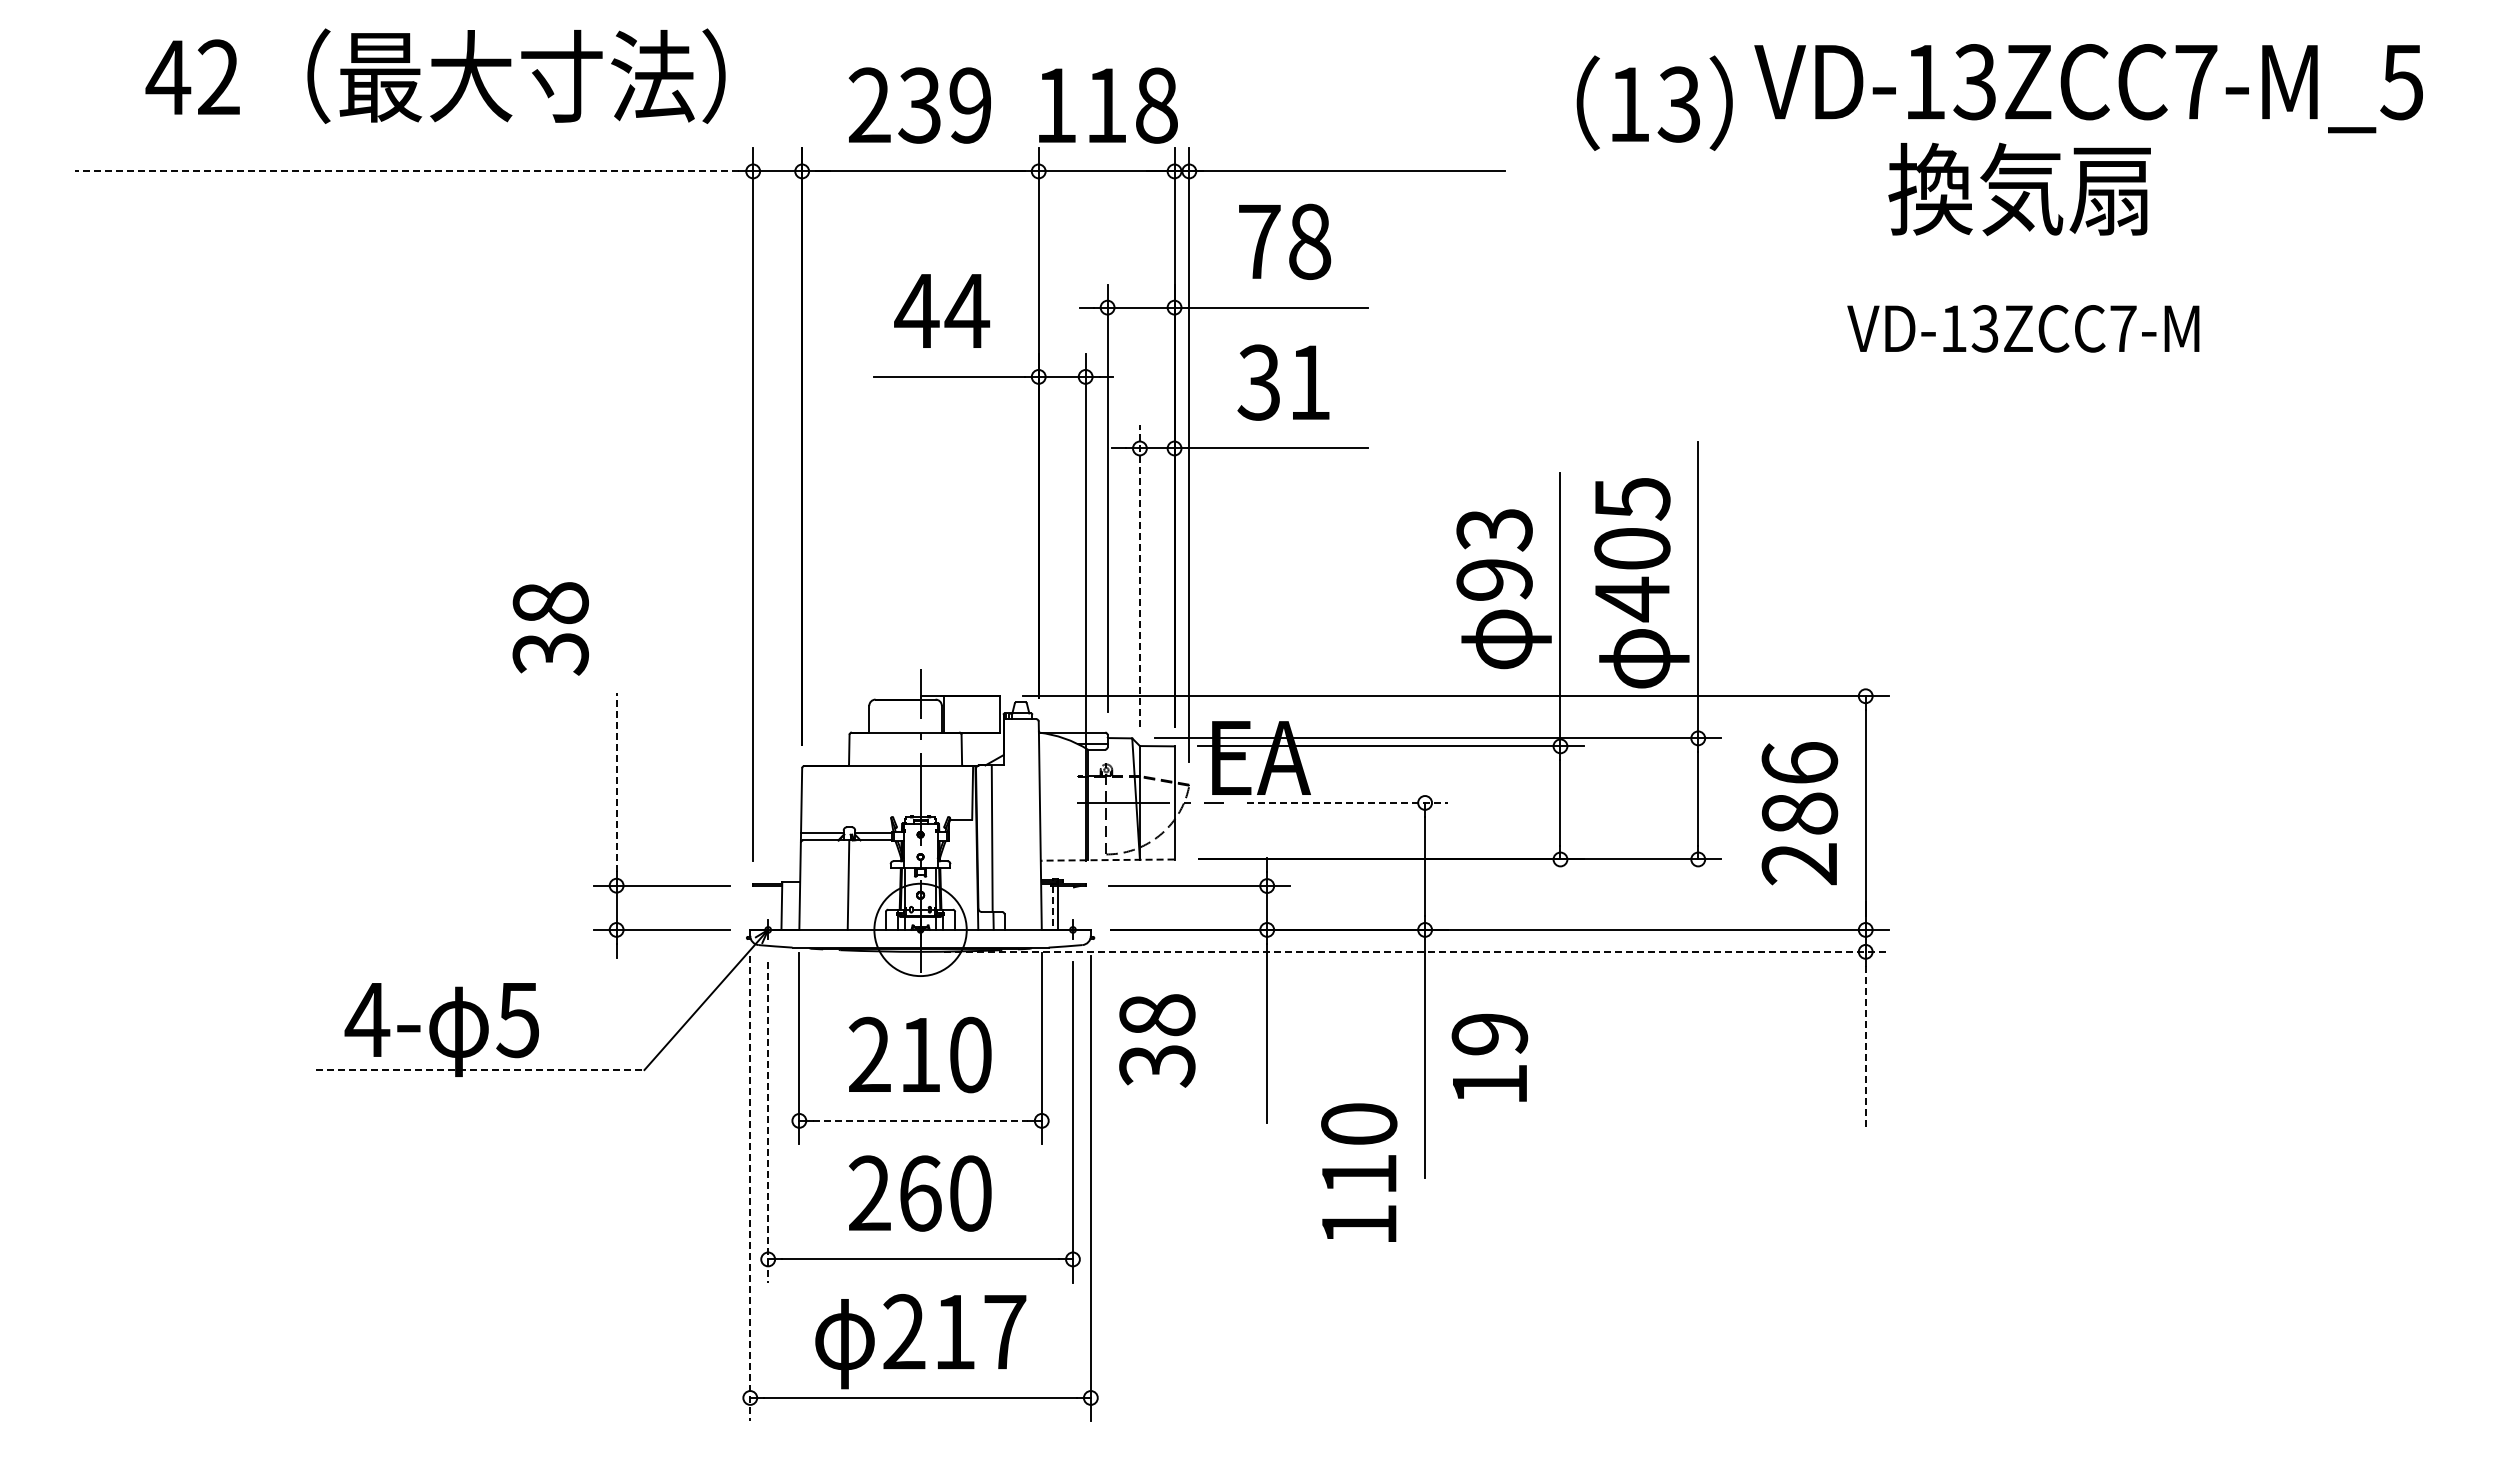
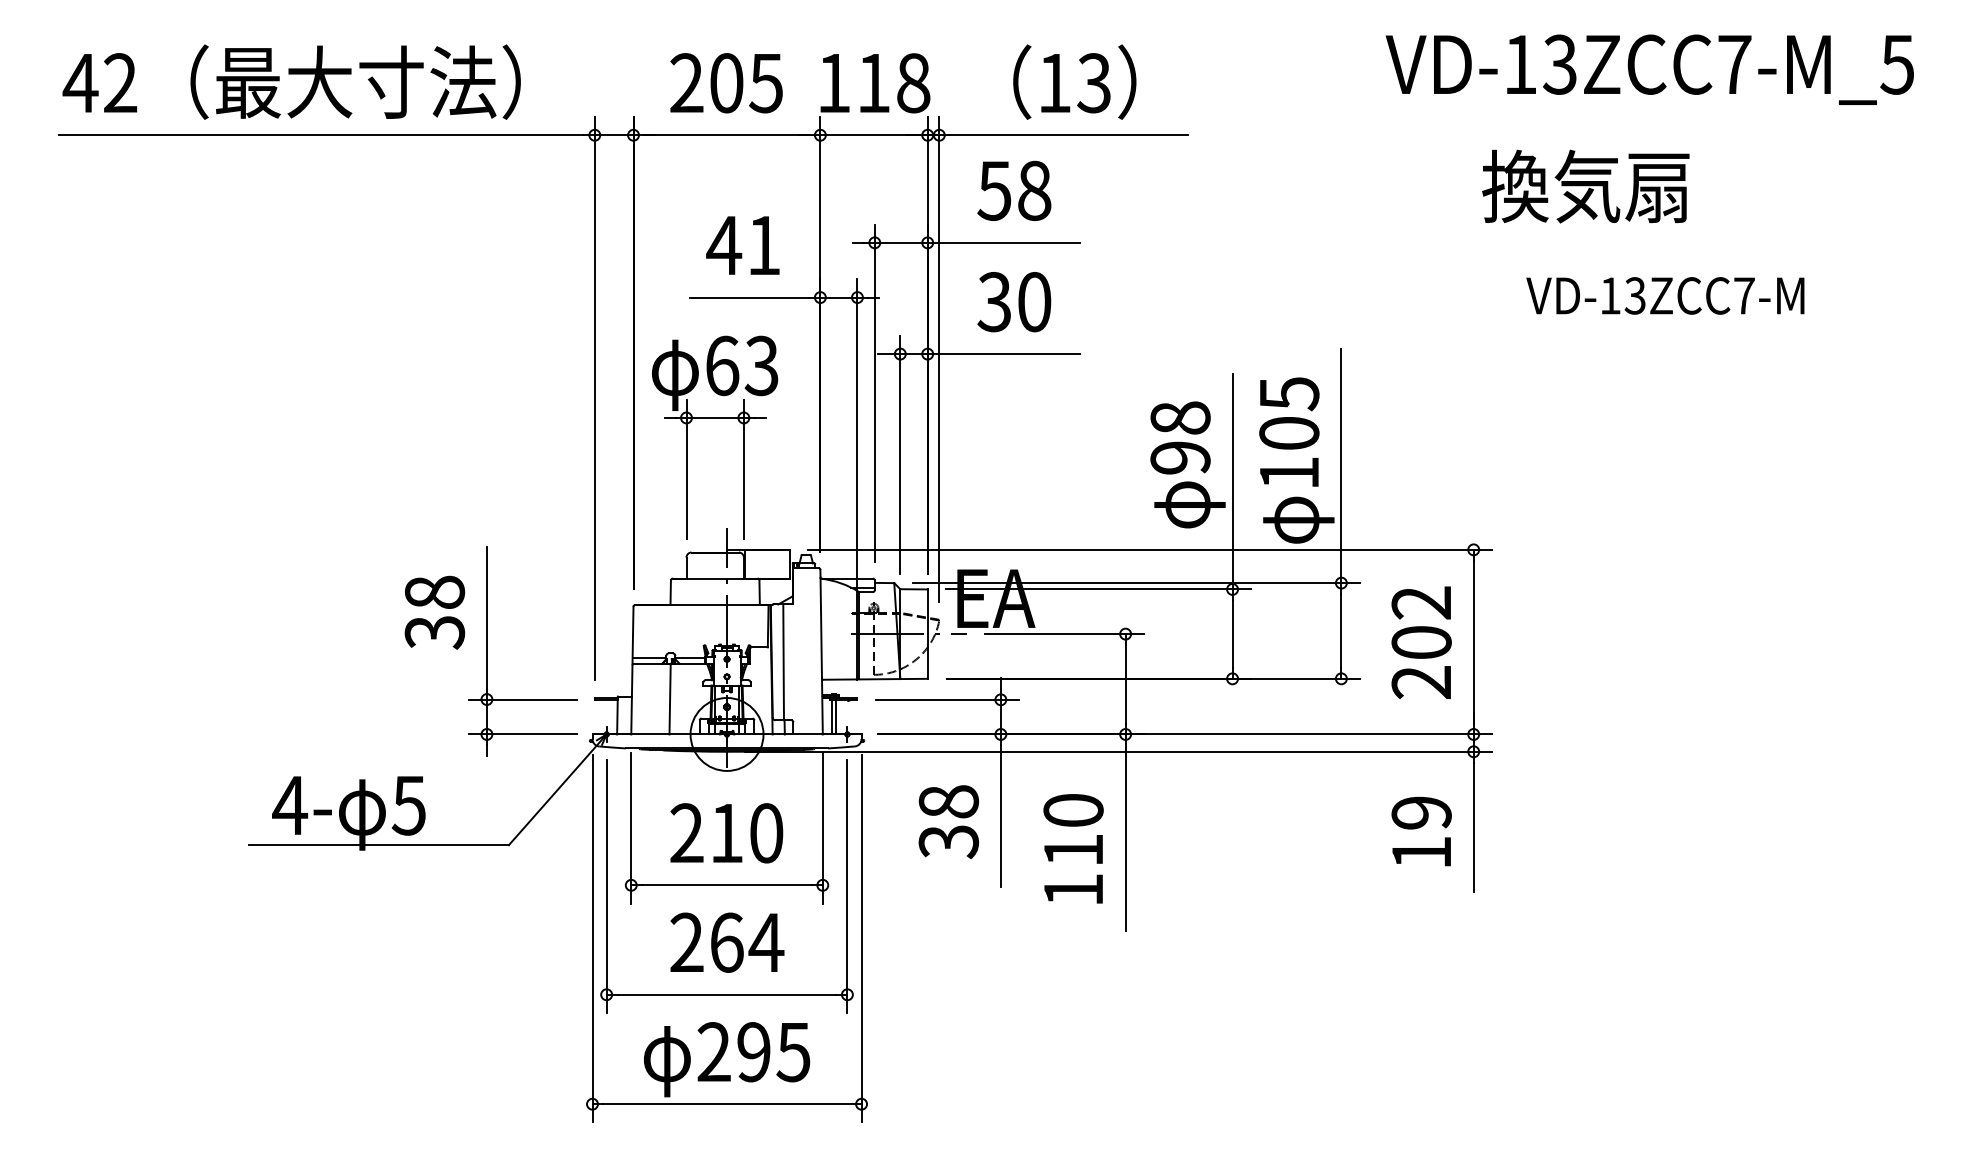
text: (435, 75) -> (291, 81), moved
text: (1654, 102) -> (1074, 81), moved
text: (944, 105) -> (745, 83), 239 -> 205
line: (406, 171) -> (320, 135), dashed -> solid
text: (2019, 189) -> (1585, 186), moved
text: (1258, 241) -> (994, 190), 78 -> 58
text: (967, 310) -> (764, 245), 44 -> 41
text: (2023, 328) -> (1665, 295), moved
text: (1309, 382) -> (1034, 301), 31 -> 30
part: (905, 529) -> (715, 418), added
text: (1494, 529) -> (1180, 418), 93 -> 98
line: (1139, 576) -> (899, 455), dashed -> solid
text: (1632, 599) -> (1289, 473), 405 -> 105
text: (550, 628) -> (434, 612), moved
line: (616, 782) -> (486, 618), dashed -> solid
text: (1799, 788) -> (1421, 622), 286 -> 202
line: (1347, 802) -> (1064, 633), dashed -> solid
line: (1107, 860) -> (874, 679), dashed -> solid
line: (1053, 907) -> (832, 716), dashed -> solid
line: (1416, 951) -> (1118, 751), dashed -> solid
text: (1157, 1040) -> (948, 821), moved
line: (1865, 1047) -> (1473, 827), dashed -> solid
text: (1489, 1057) -> (1421, 831), moved
line: (480, 1070) -> (379, 845), dashed -> solid
line: (921, 1120) -> (727, 885), dashed -> solid
line: (768, 1123) -> (606, 887), dashed -> solid
text: (1359, 1172) -> (1073, 848), moved
line: (750, 1188) -> (592, 938), dashed -> solid
text: (970, 1193) -> (766, 942), 260 -> 264
text: (979, 1332) -> (773, 1052), 217 -> 295

